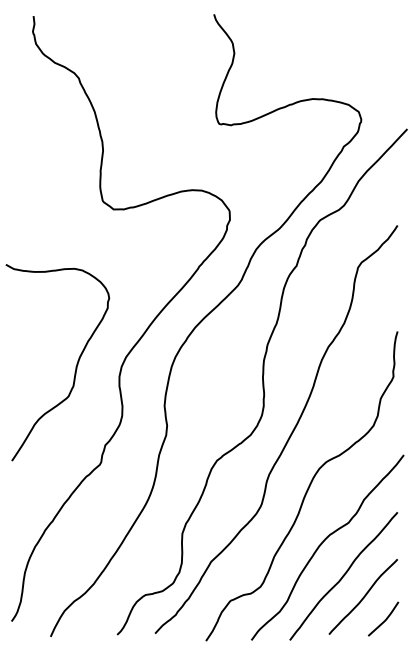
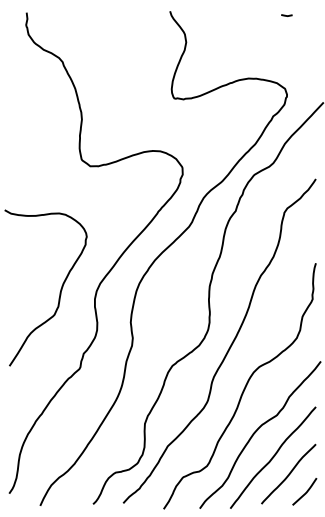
line: (360, 19) -> (286, 15), added

